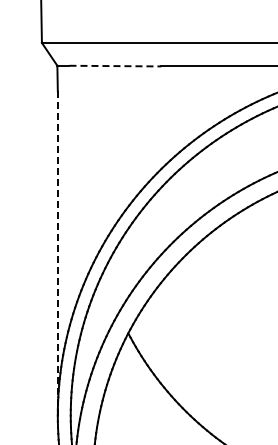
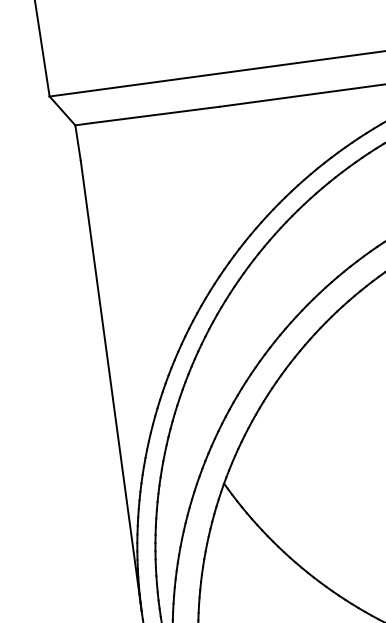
line: (115, 66) -> (156, 115), dashed -> solid
line: (57, 253) -> (110, 386), dashed -> solid

